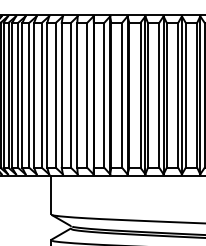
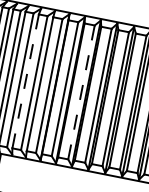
line: (61, 95) -> (25, 81), solid -> dashed
line: (122, 95) -> (81, 92), solid -> dashed

